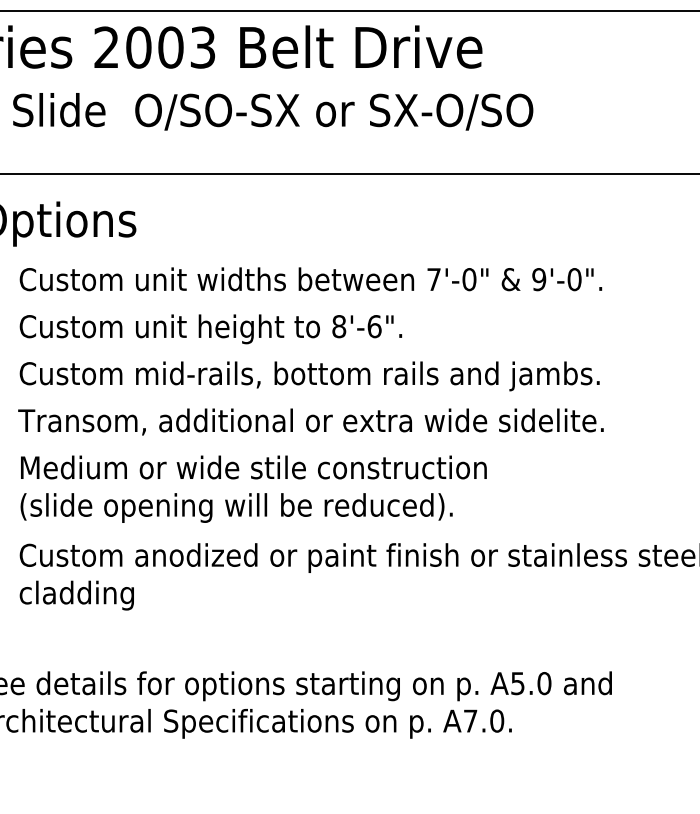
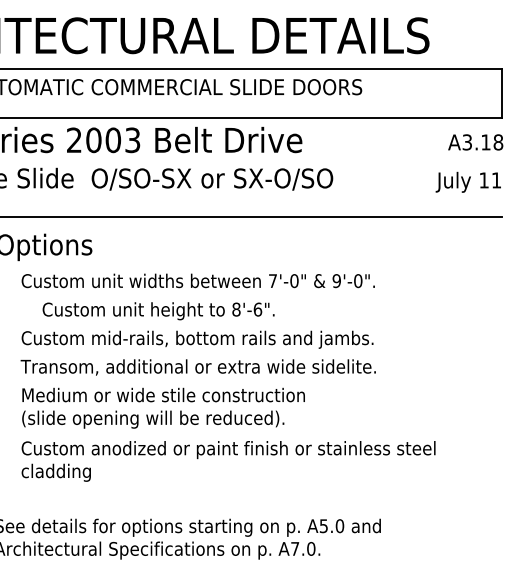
text: (210, 329) -> (158, 311), moved

